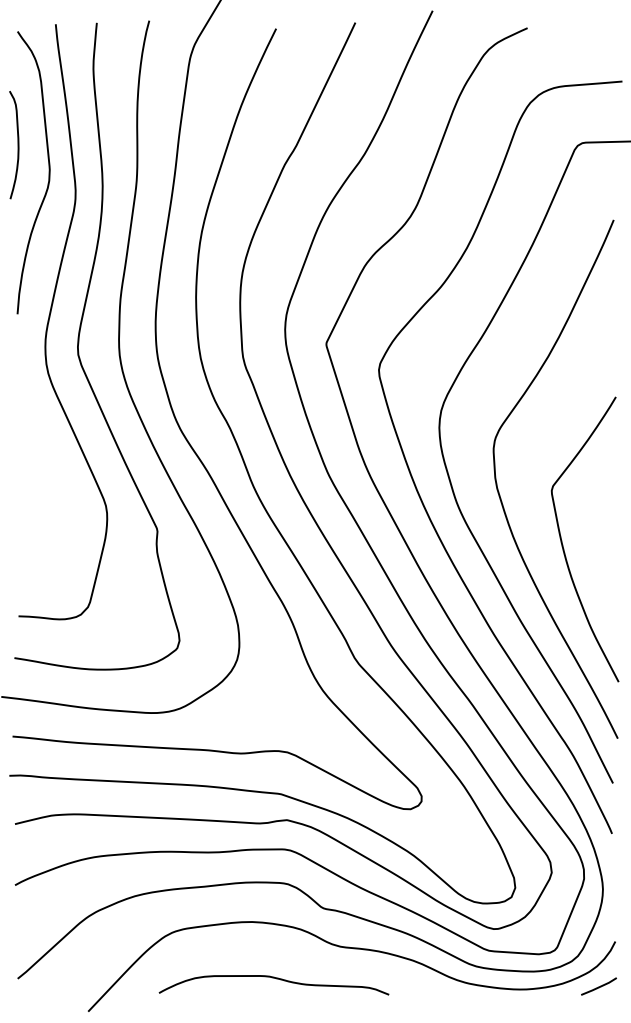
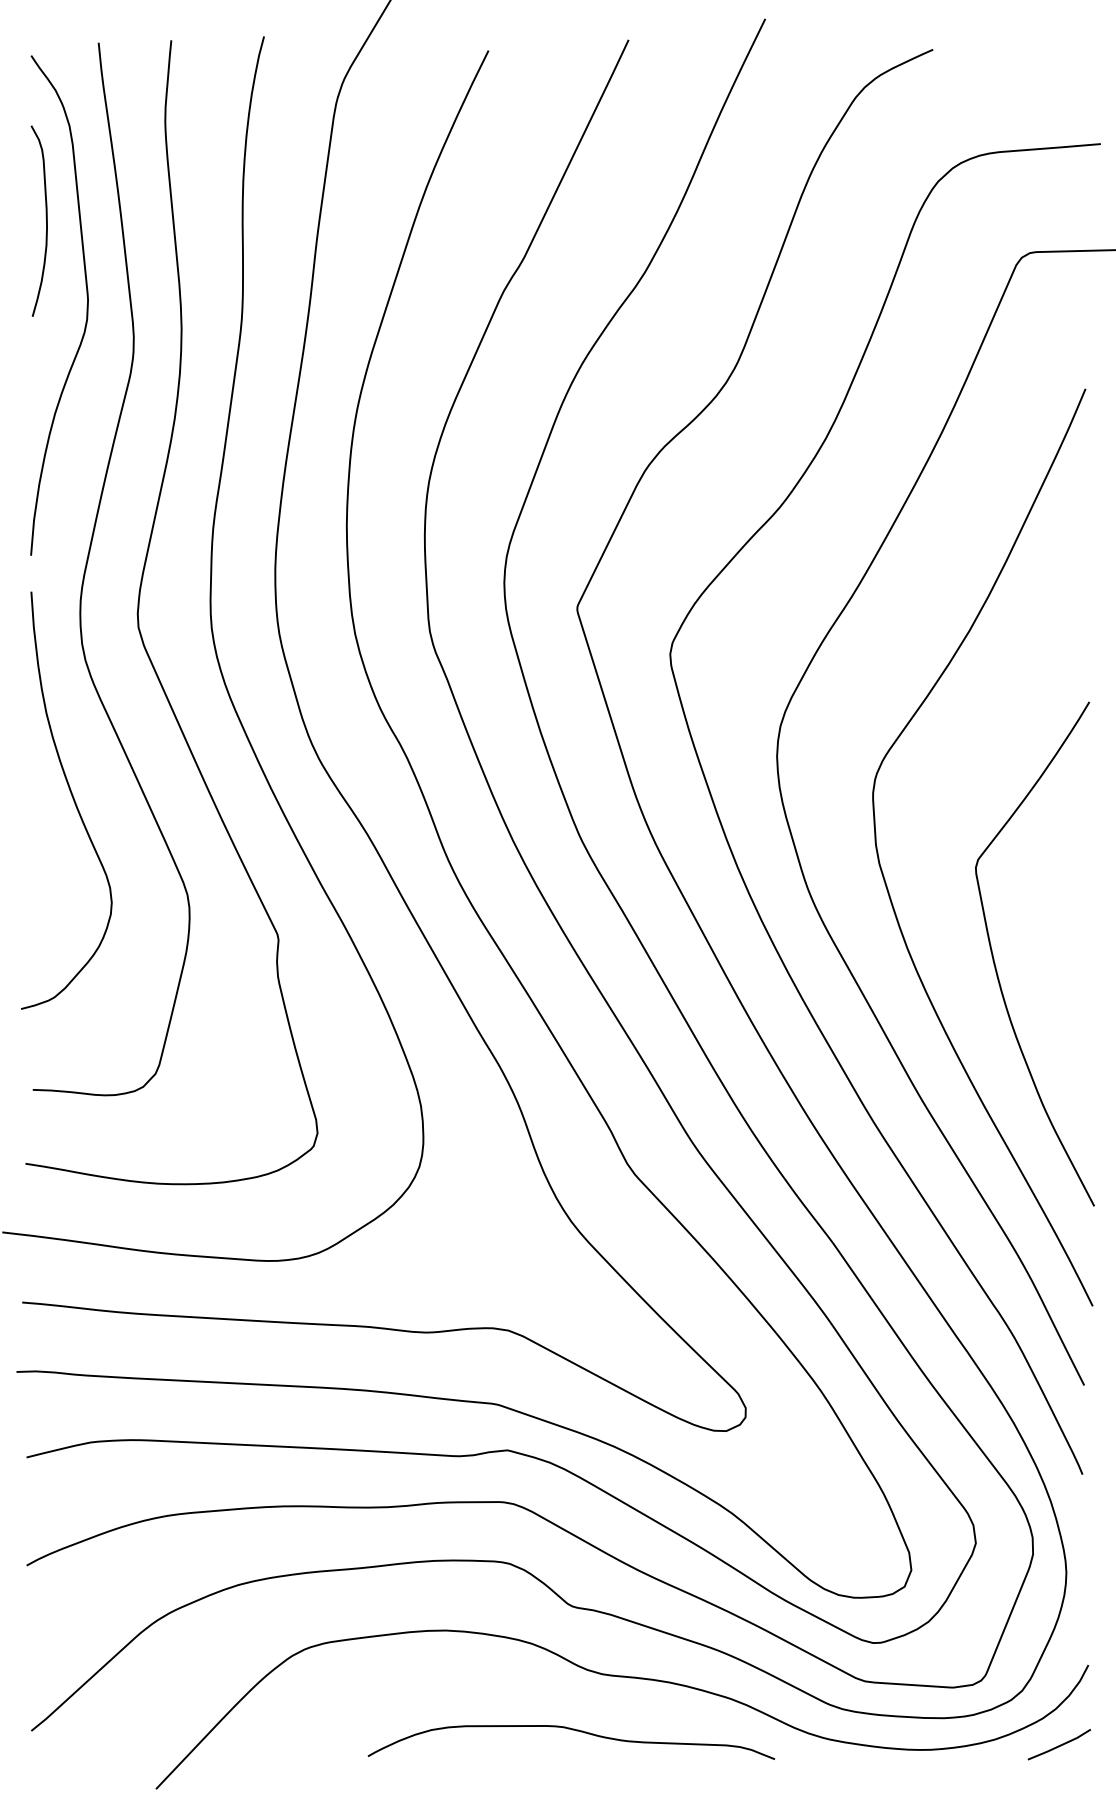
curve: (17, 145) -> (45, 221), moved
curve: (40, 451) -> (71, 798), added
curve: (276, 979) -> (575, 1732), moved

